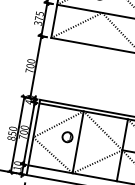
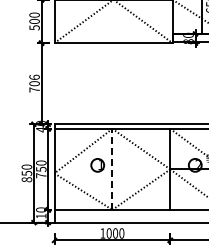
text: (38, 18) -> (34, 21), 375 -> 500
text: (31, 60) -> (34, 76), 700 -> 706
text: (24, 131) -> (41, 168), 700 -> 750
line: (78, 142) -> (112, 169), solid -> dashed

